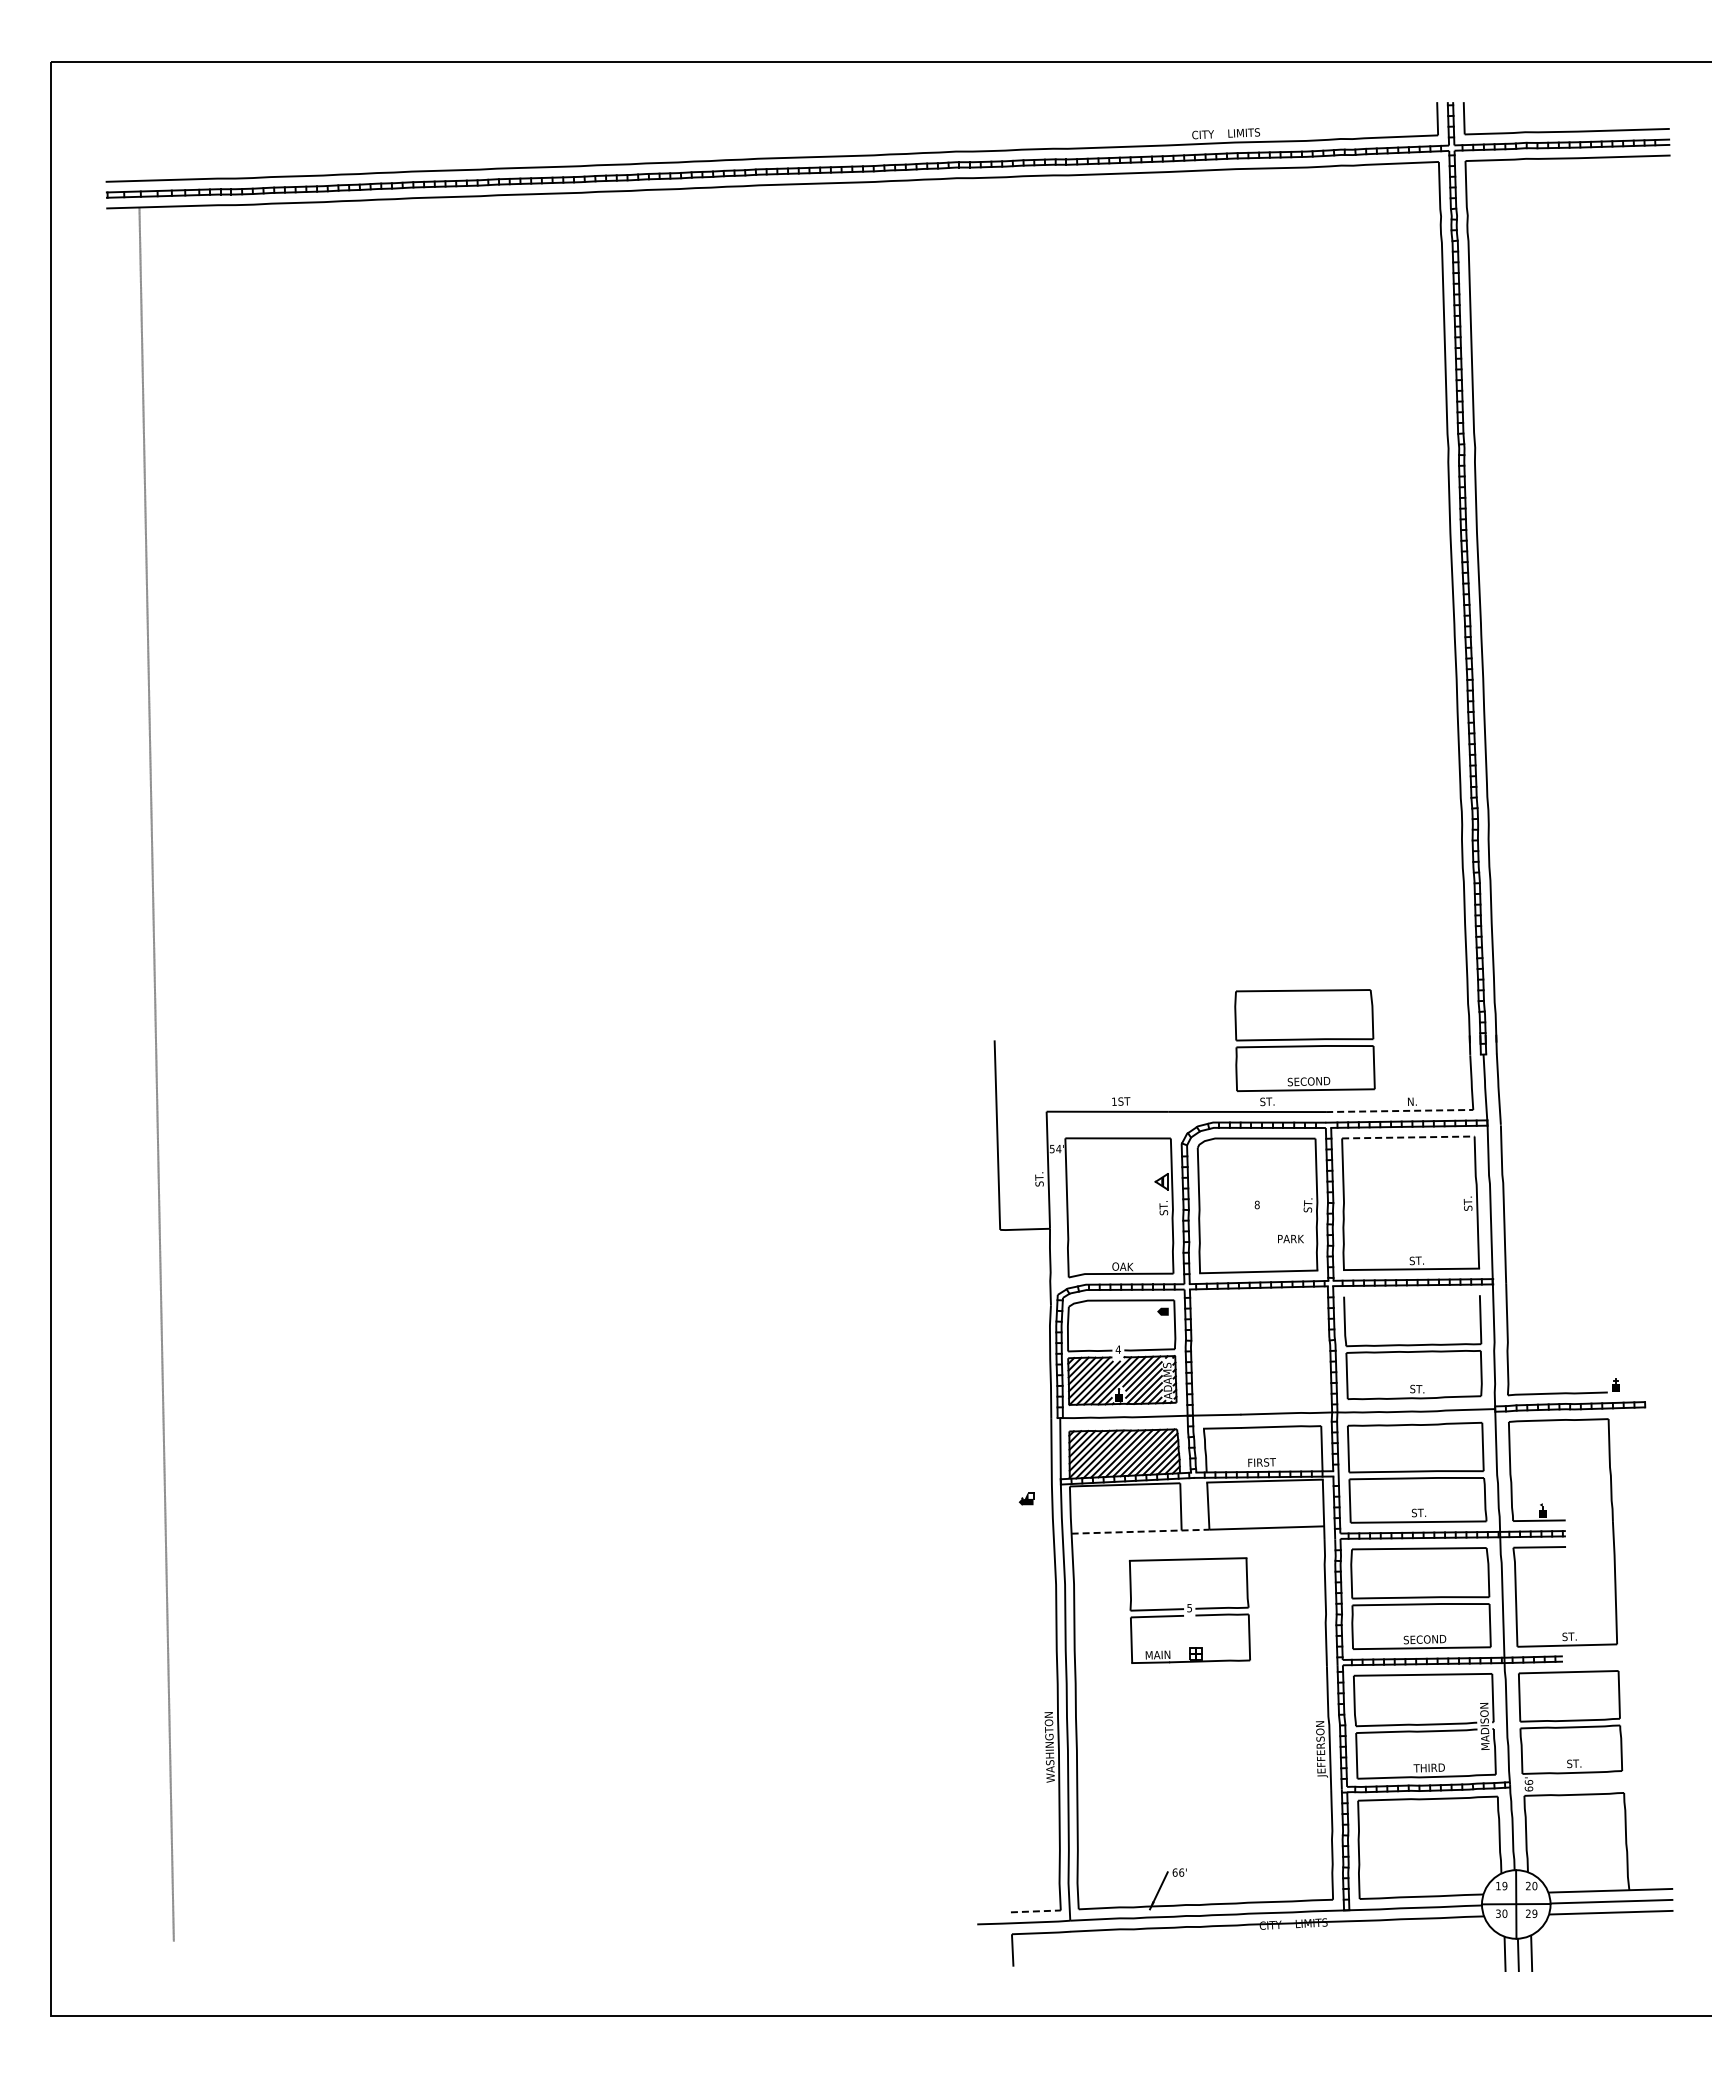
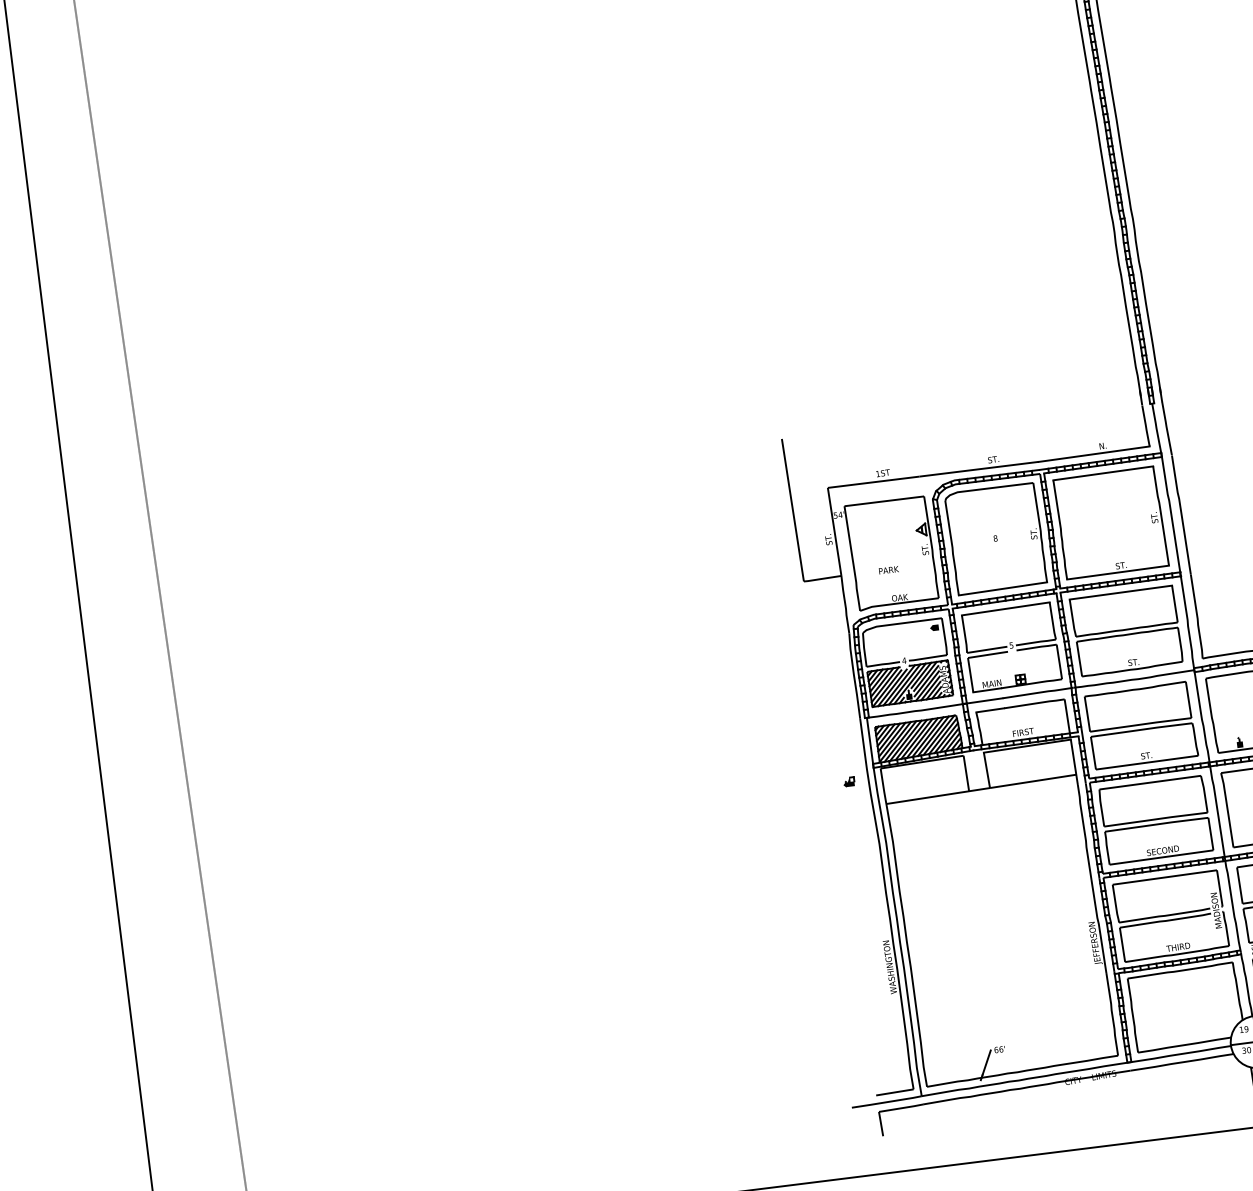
part: (1304, 1040) -> (1015, 409), removed
line: (1399, 1111) -> (1094, 454), dashed -> solid
line: (1408, 1137) -> (1103, 473), dashed -> solid
text: (1290, 1239) -> (888, 570), moved
line: (1411, 1295) -> (1120, 592), added
line: (1140, 1531) -> (938, 795), dashed -> solid
part: (1189, 1610) -> (1011, 647), moved
line: (1035, 1911) -> (894, 1092), dashed -> solid

